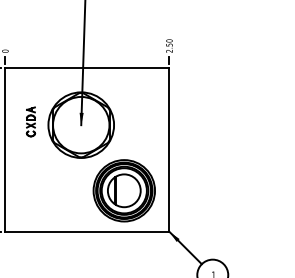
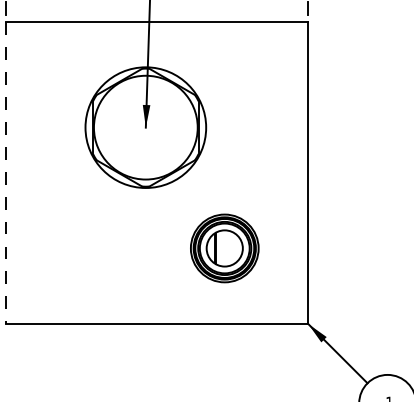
part: (30, 121) -> (52, 120), removed
line: (5, 150) -> (6, 174), solid -> dashed
part: (123, 190) -> (223, 247), size x0.6

